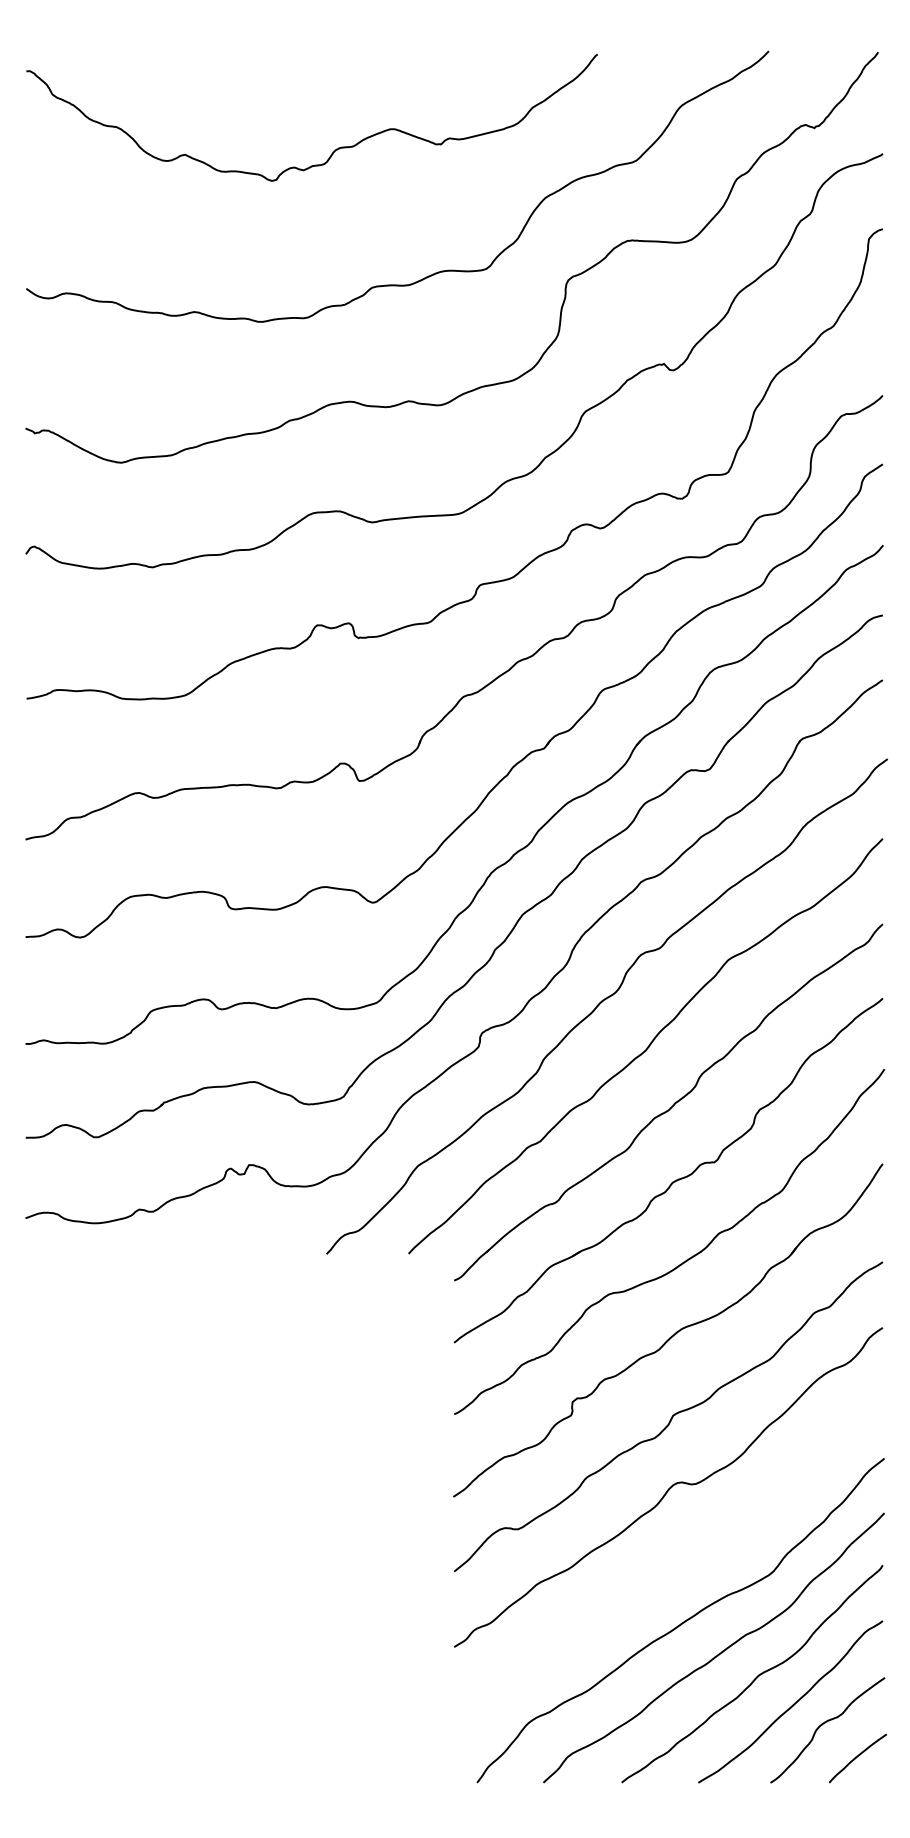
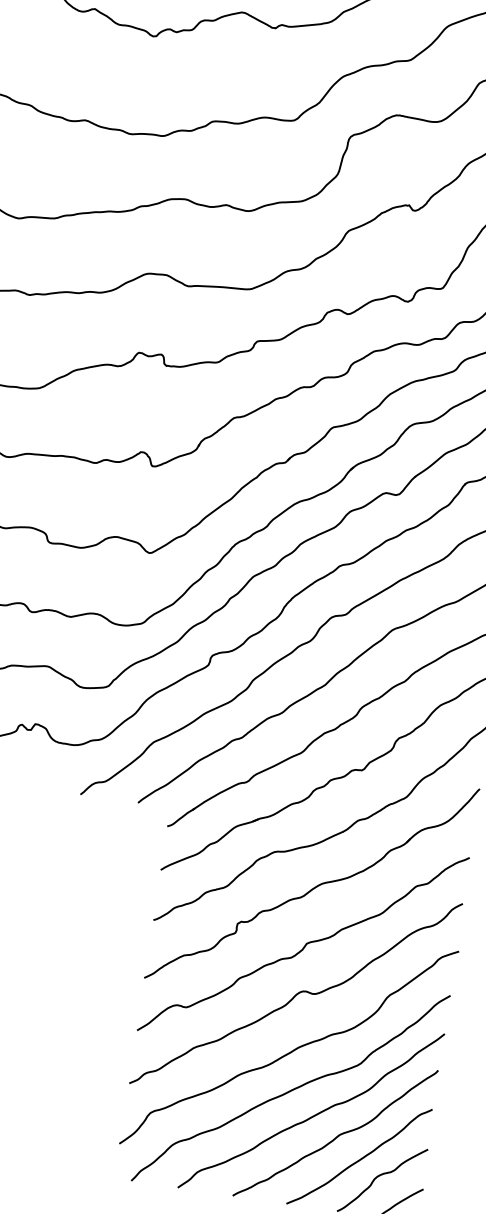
curve: (674, 1568) -> (291, 1051), added

